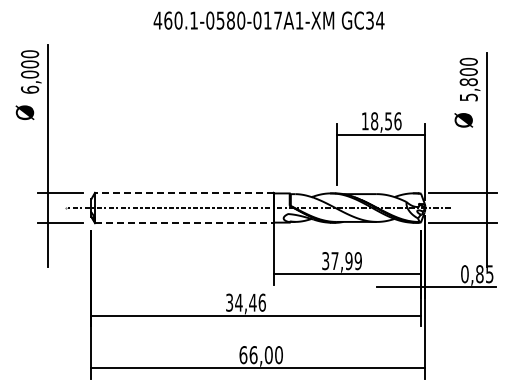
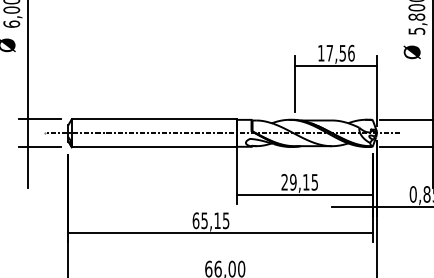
text: (374, 121) -> (329, 53), 18,56 -> 17,56
line: (183, 192) -> (153, 119), dashed -> solid
line: (184, 223) -> (154, 147), dashed -> solid
text: (341, 261) -> (299, 182), 37,99 -> 29,15
text: (245, 302) -> (210, 220), 34,46 -> 65,15

